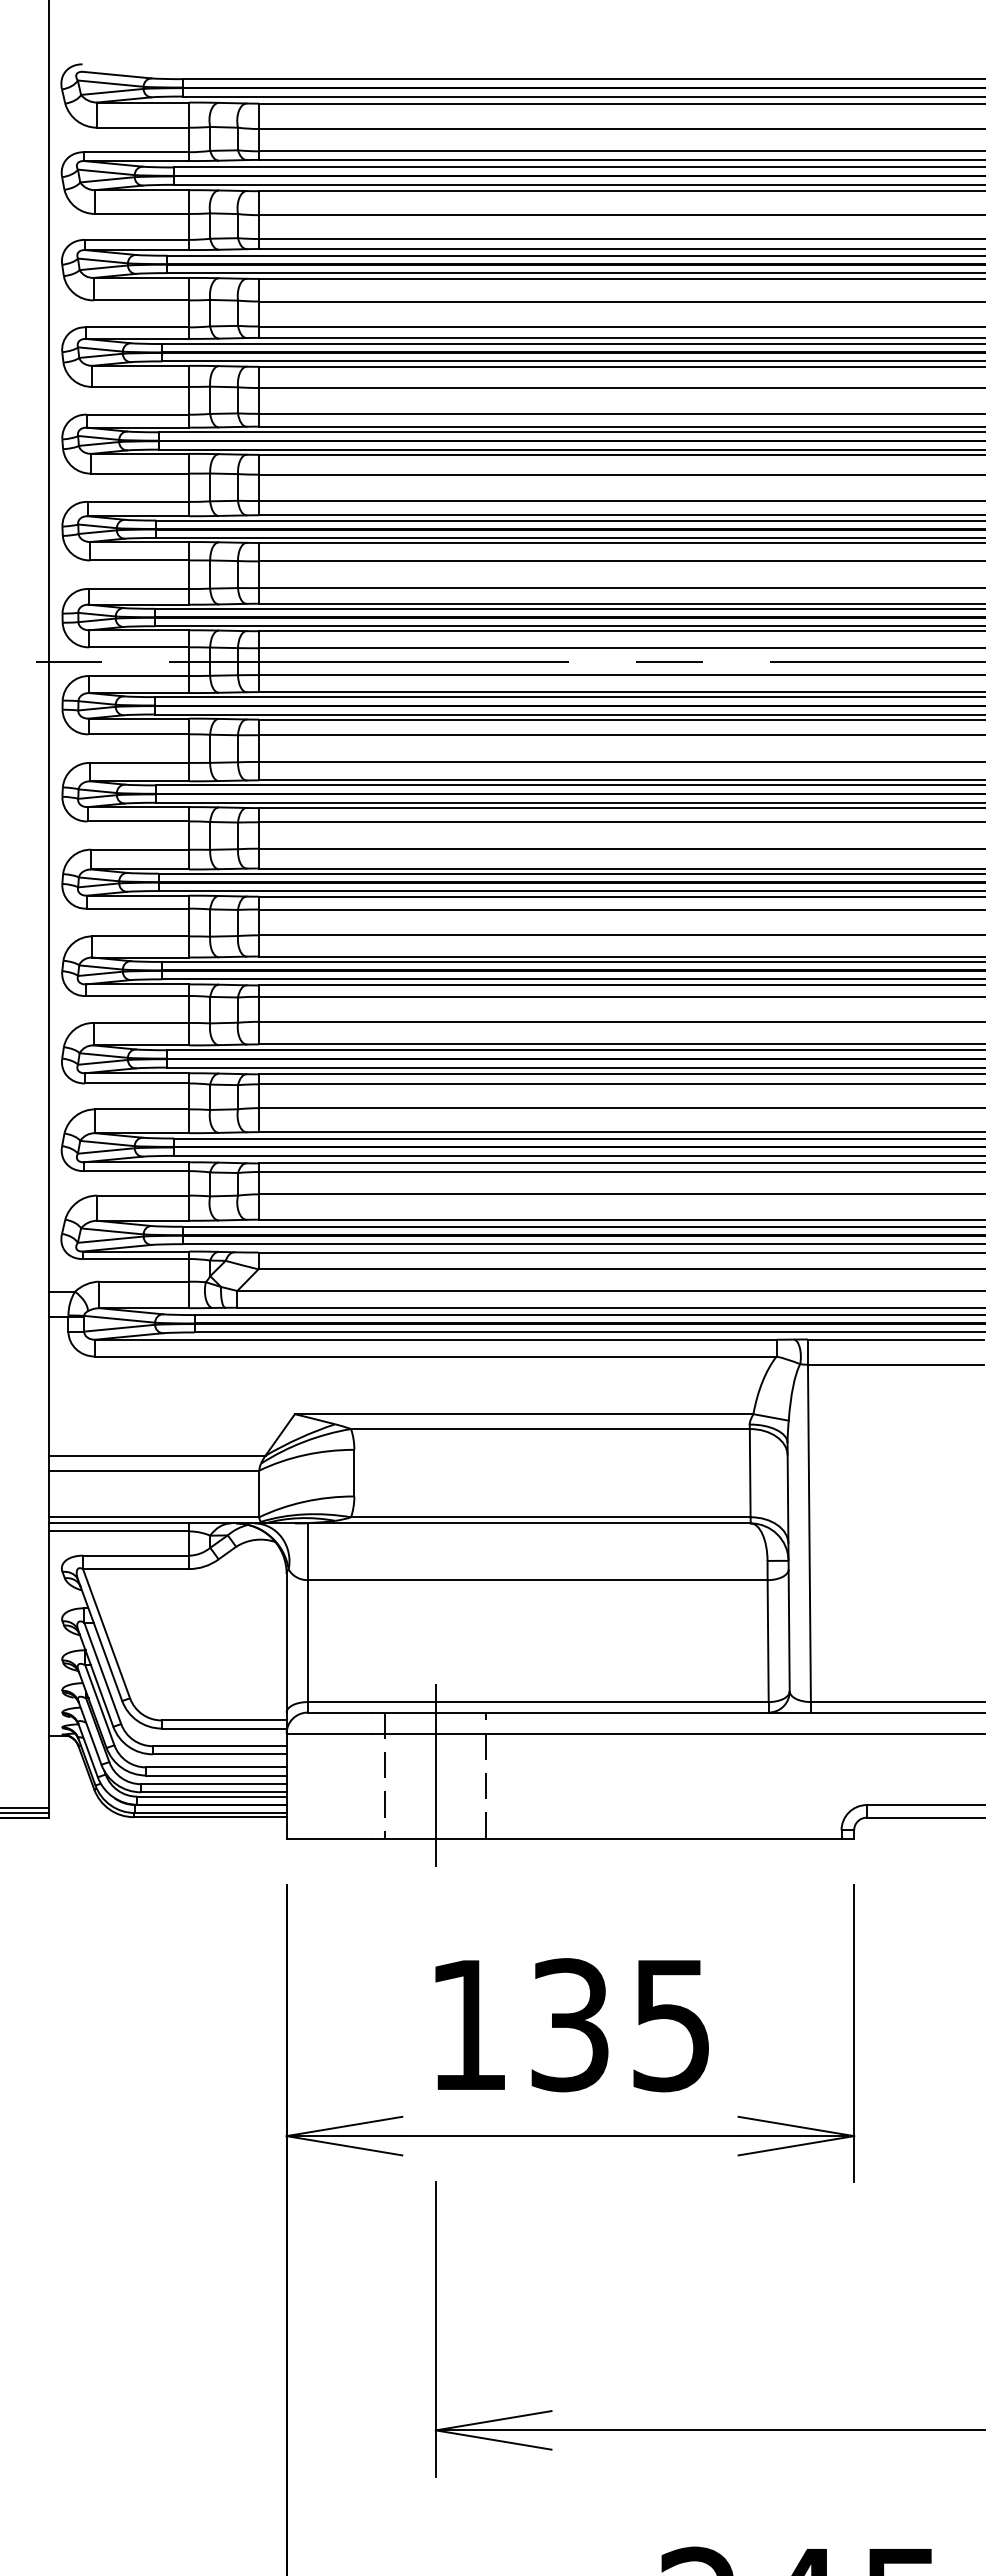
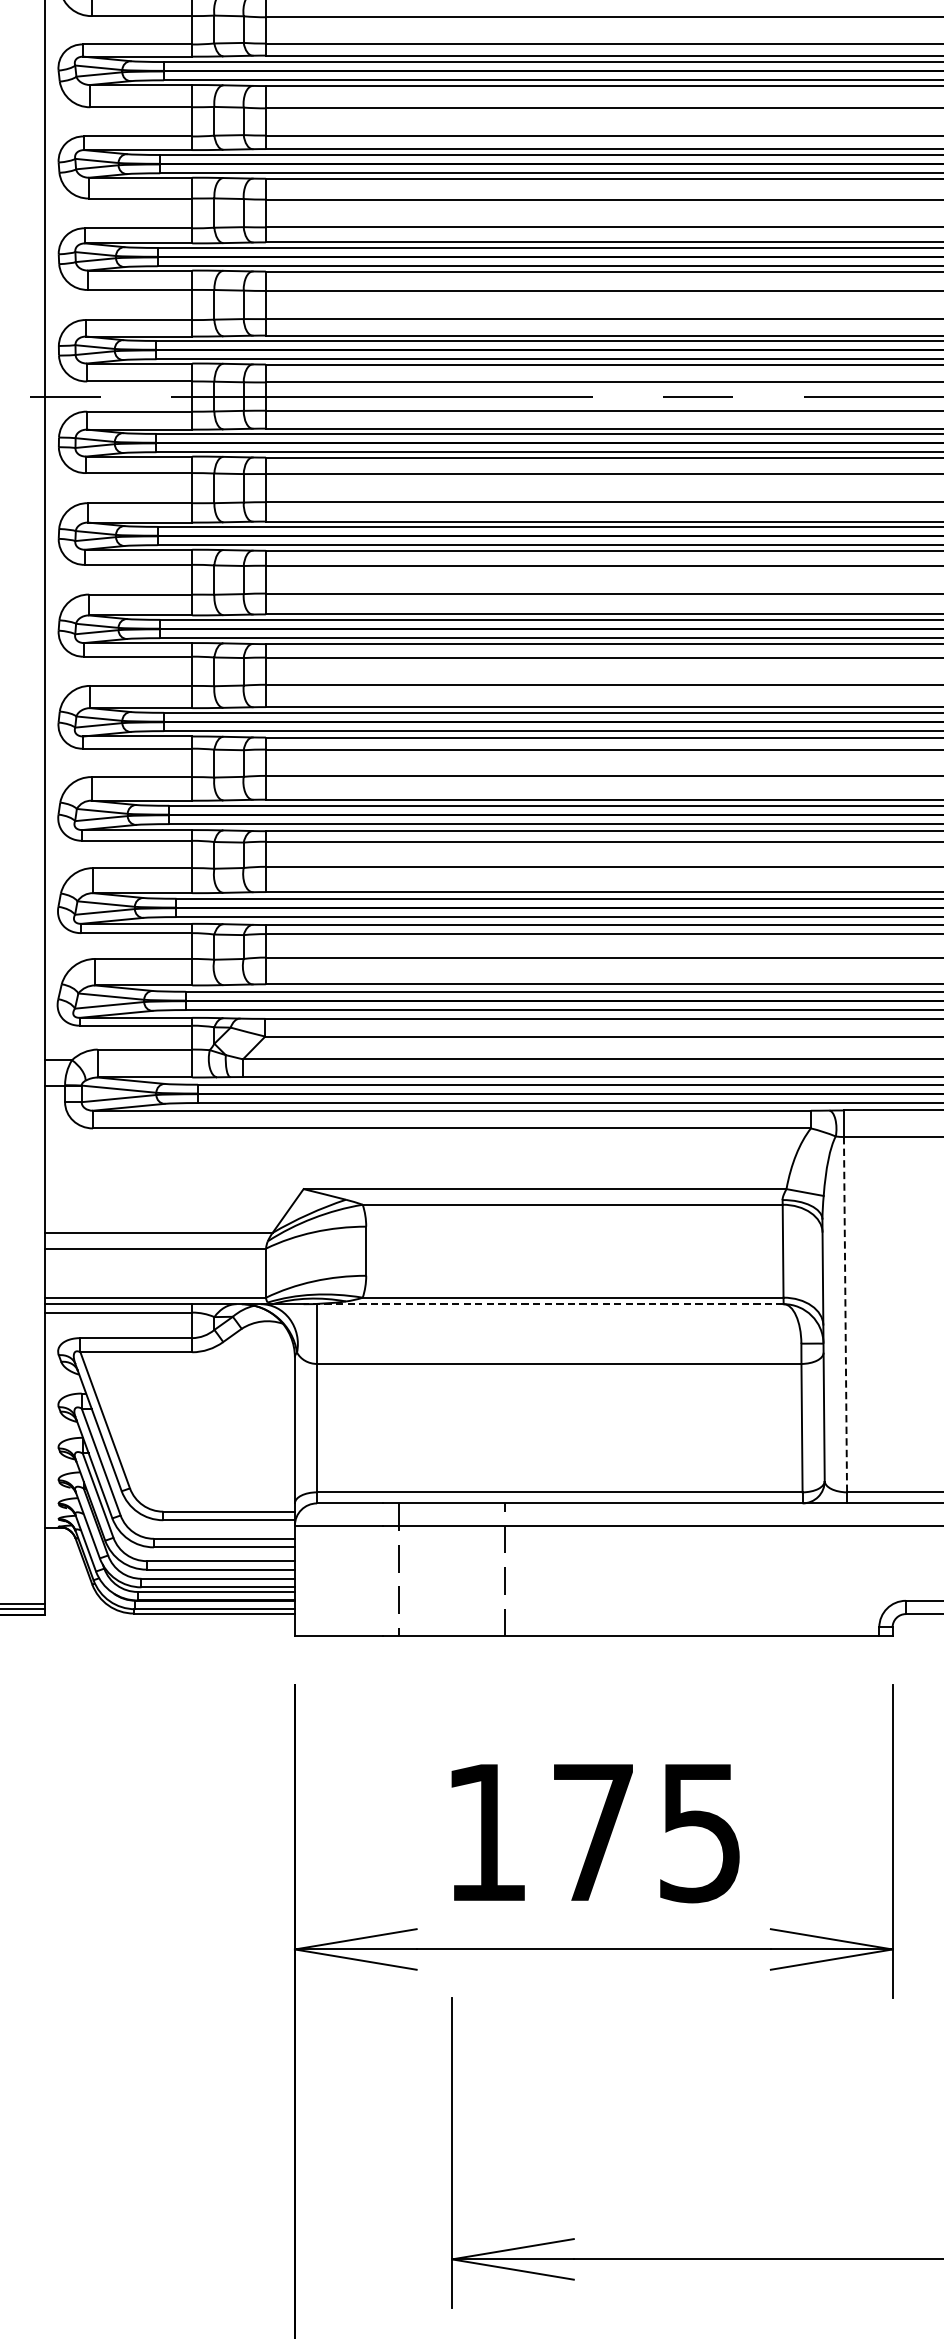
line: (522, 1523) -> (543, 1304), solid -> dashed
line: (809, 1533) -> (845, 1314), solid -> dashed
line: (435, 1775) -> (451, 1569), removed
text: (569, 2025) -> (592, 1832), 135 -> 175

